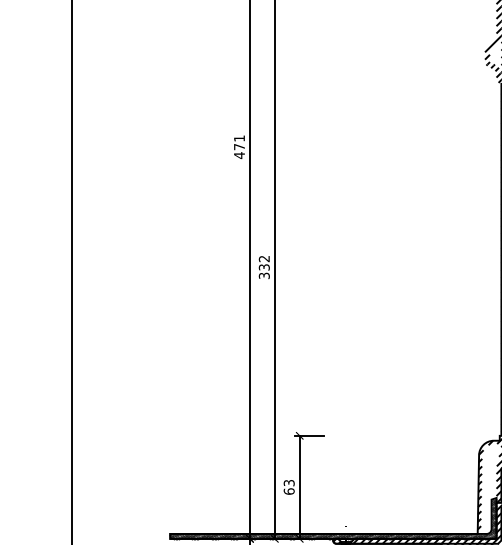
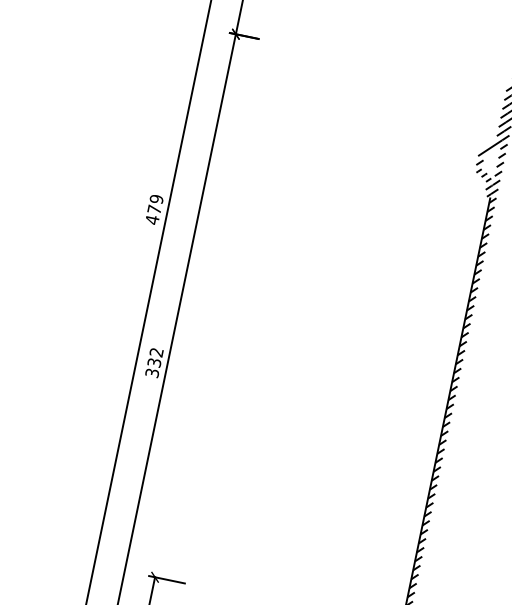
text: (239, 138) -> (156, 199), 471 -> 479

